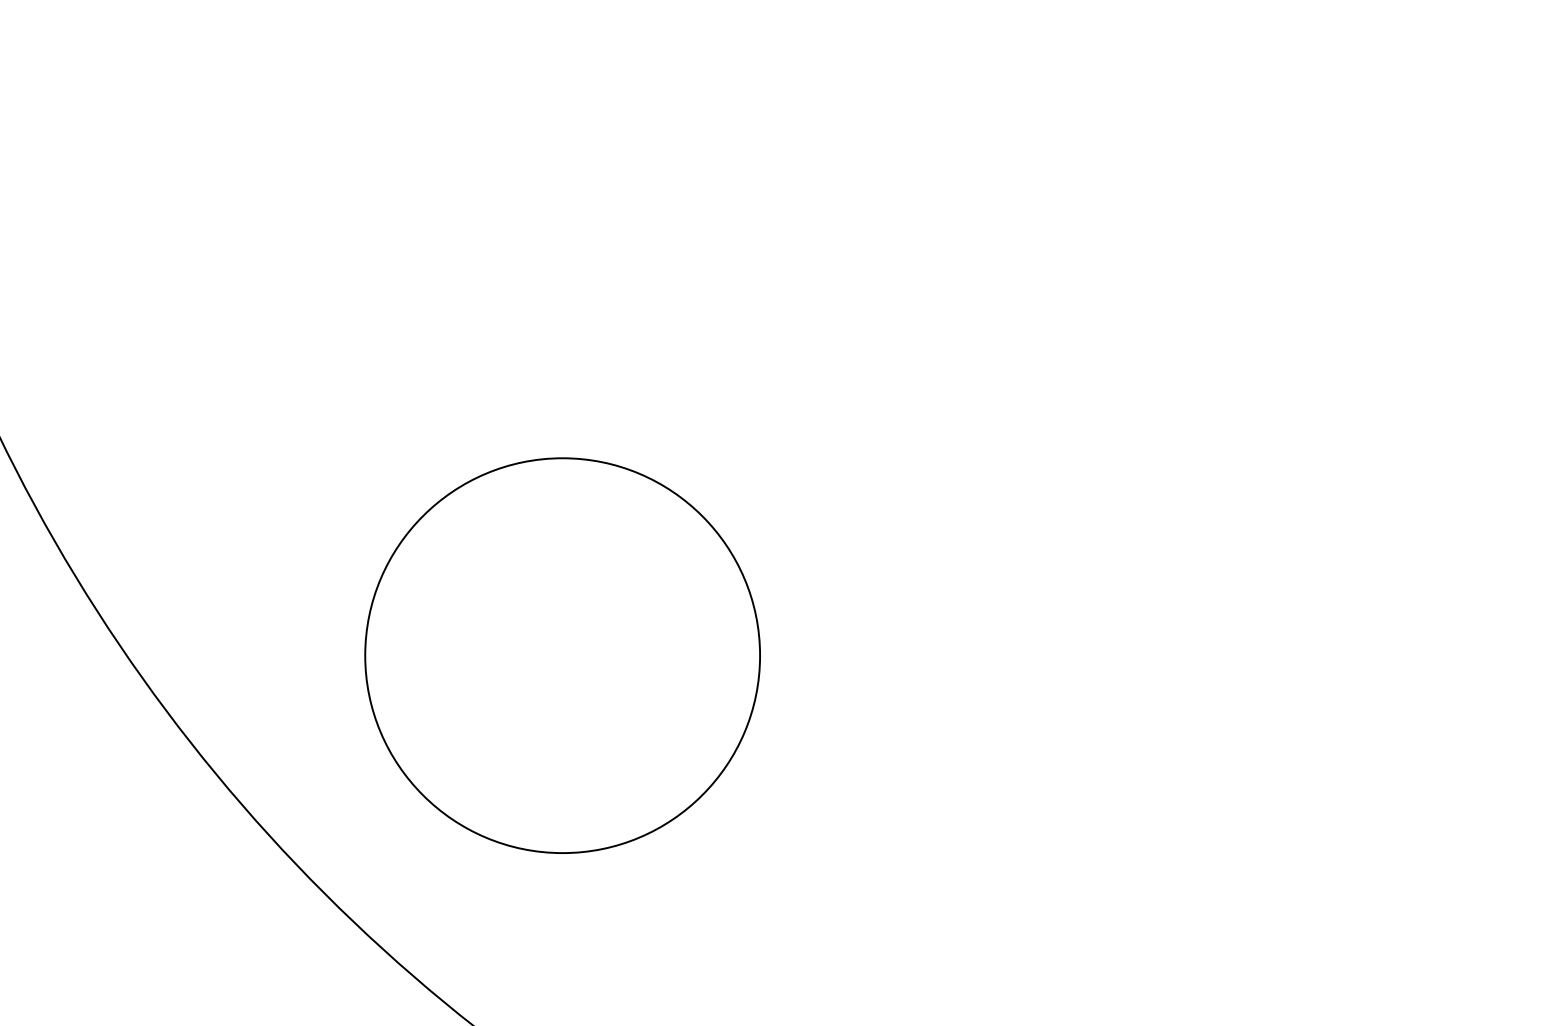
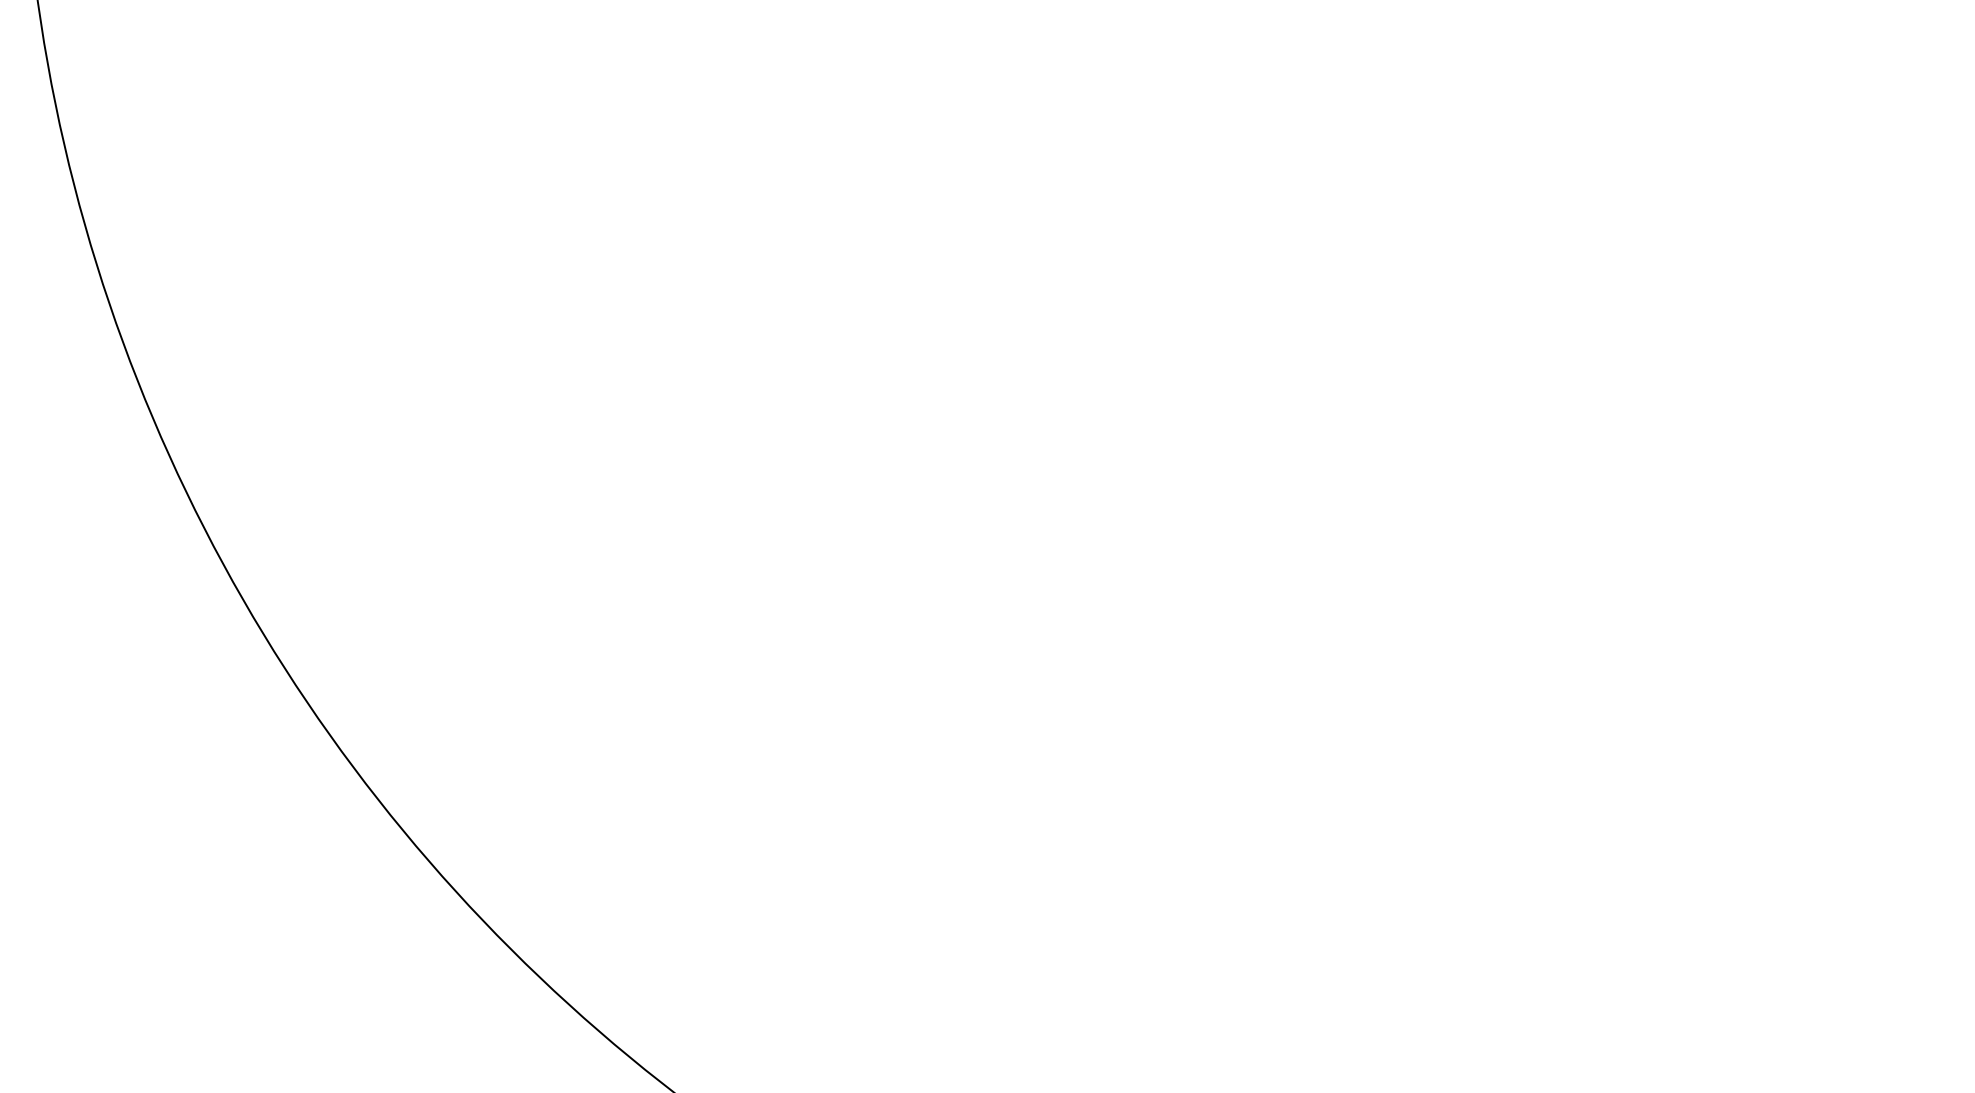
circle: (562, 655) -> (747, 712), removed

